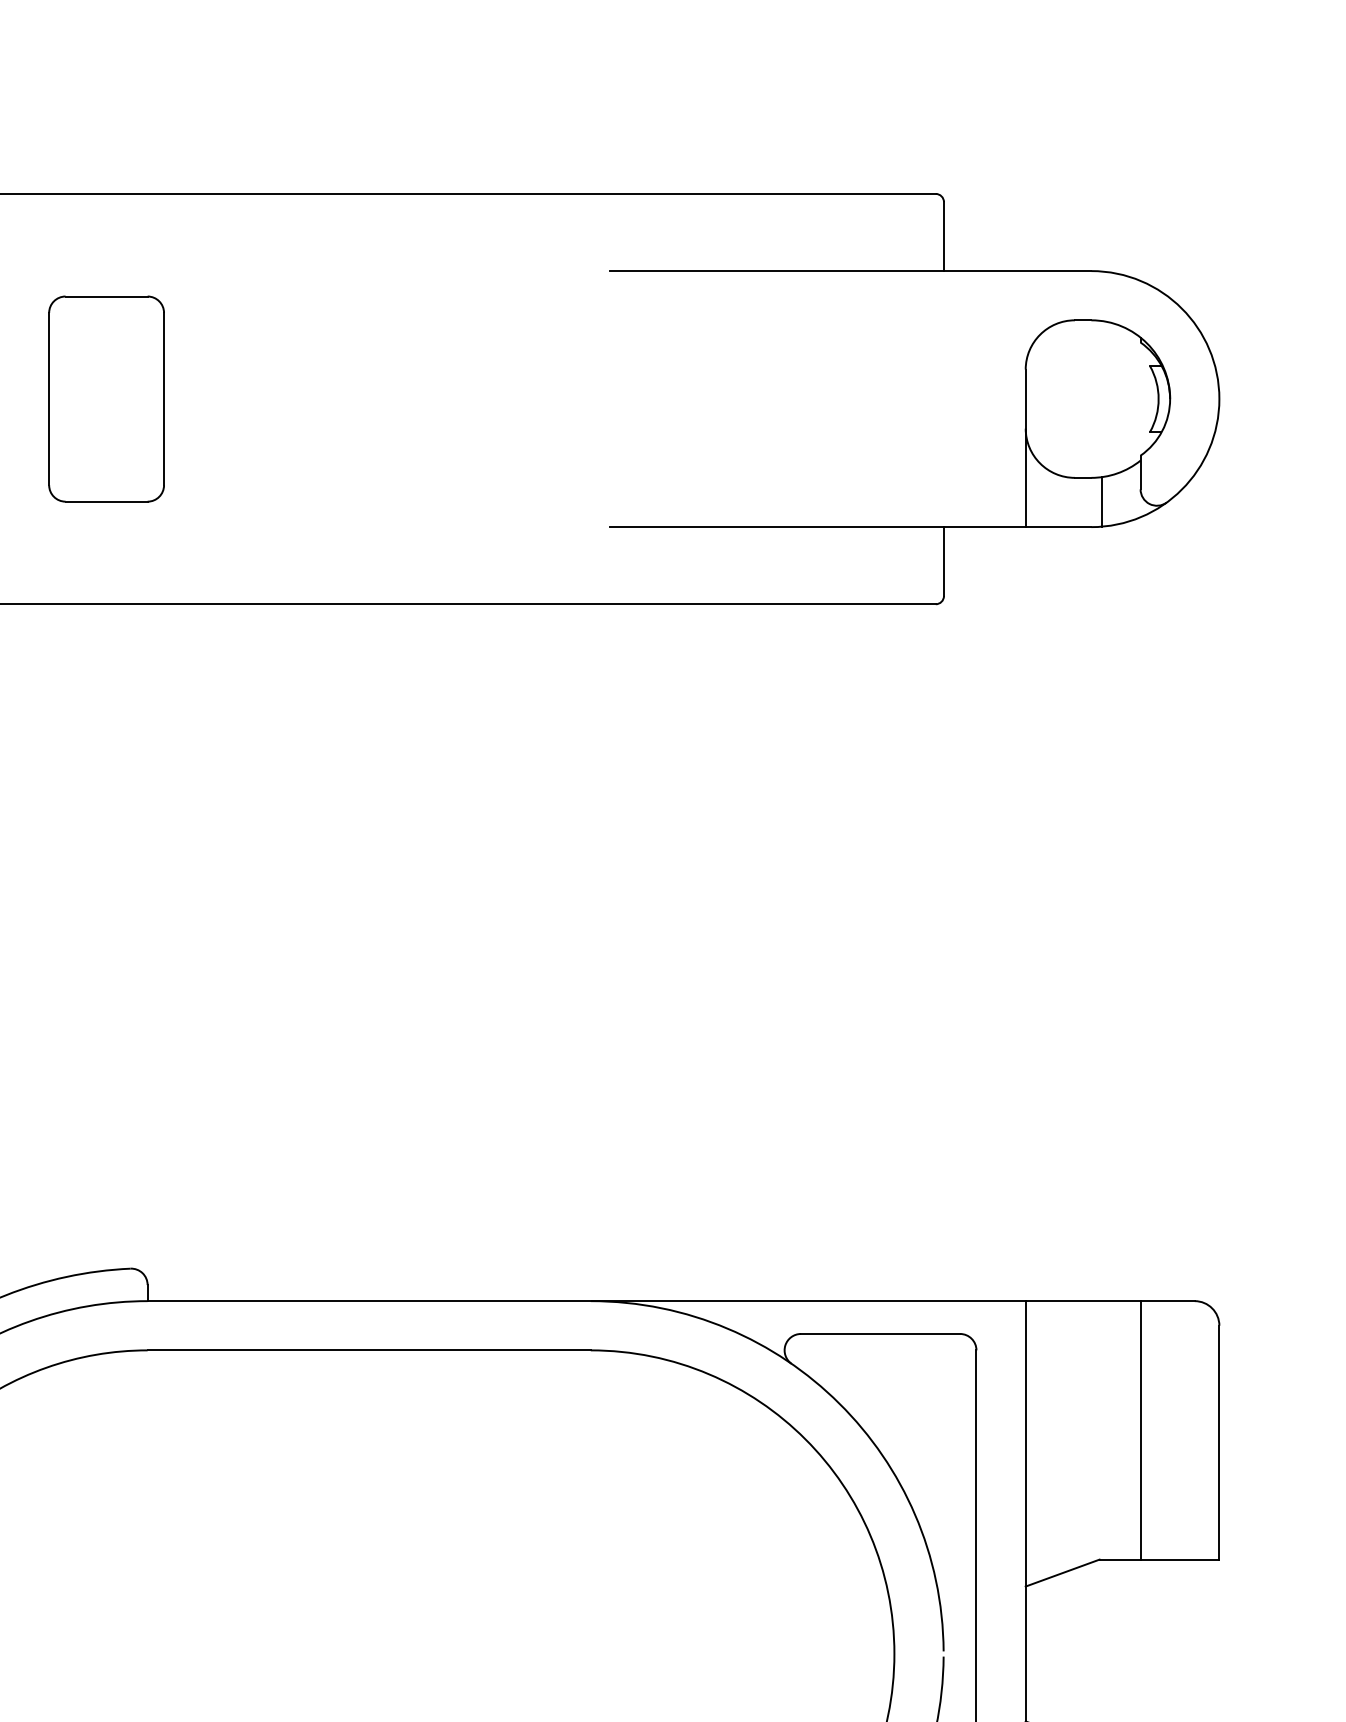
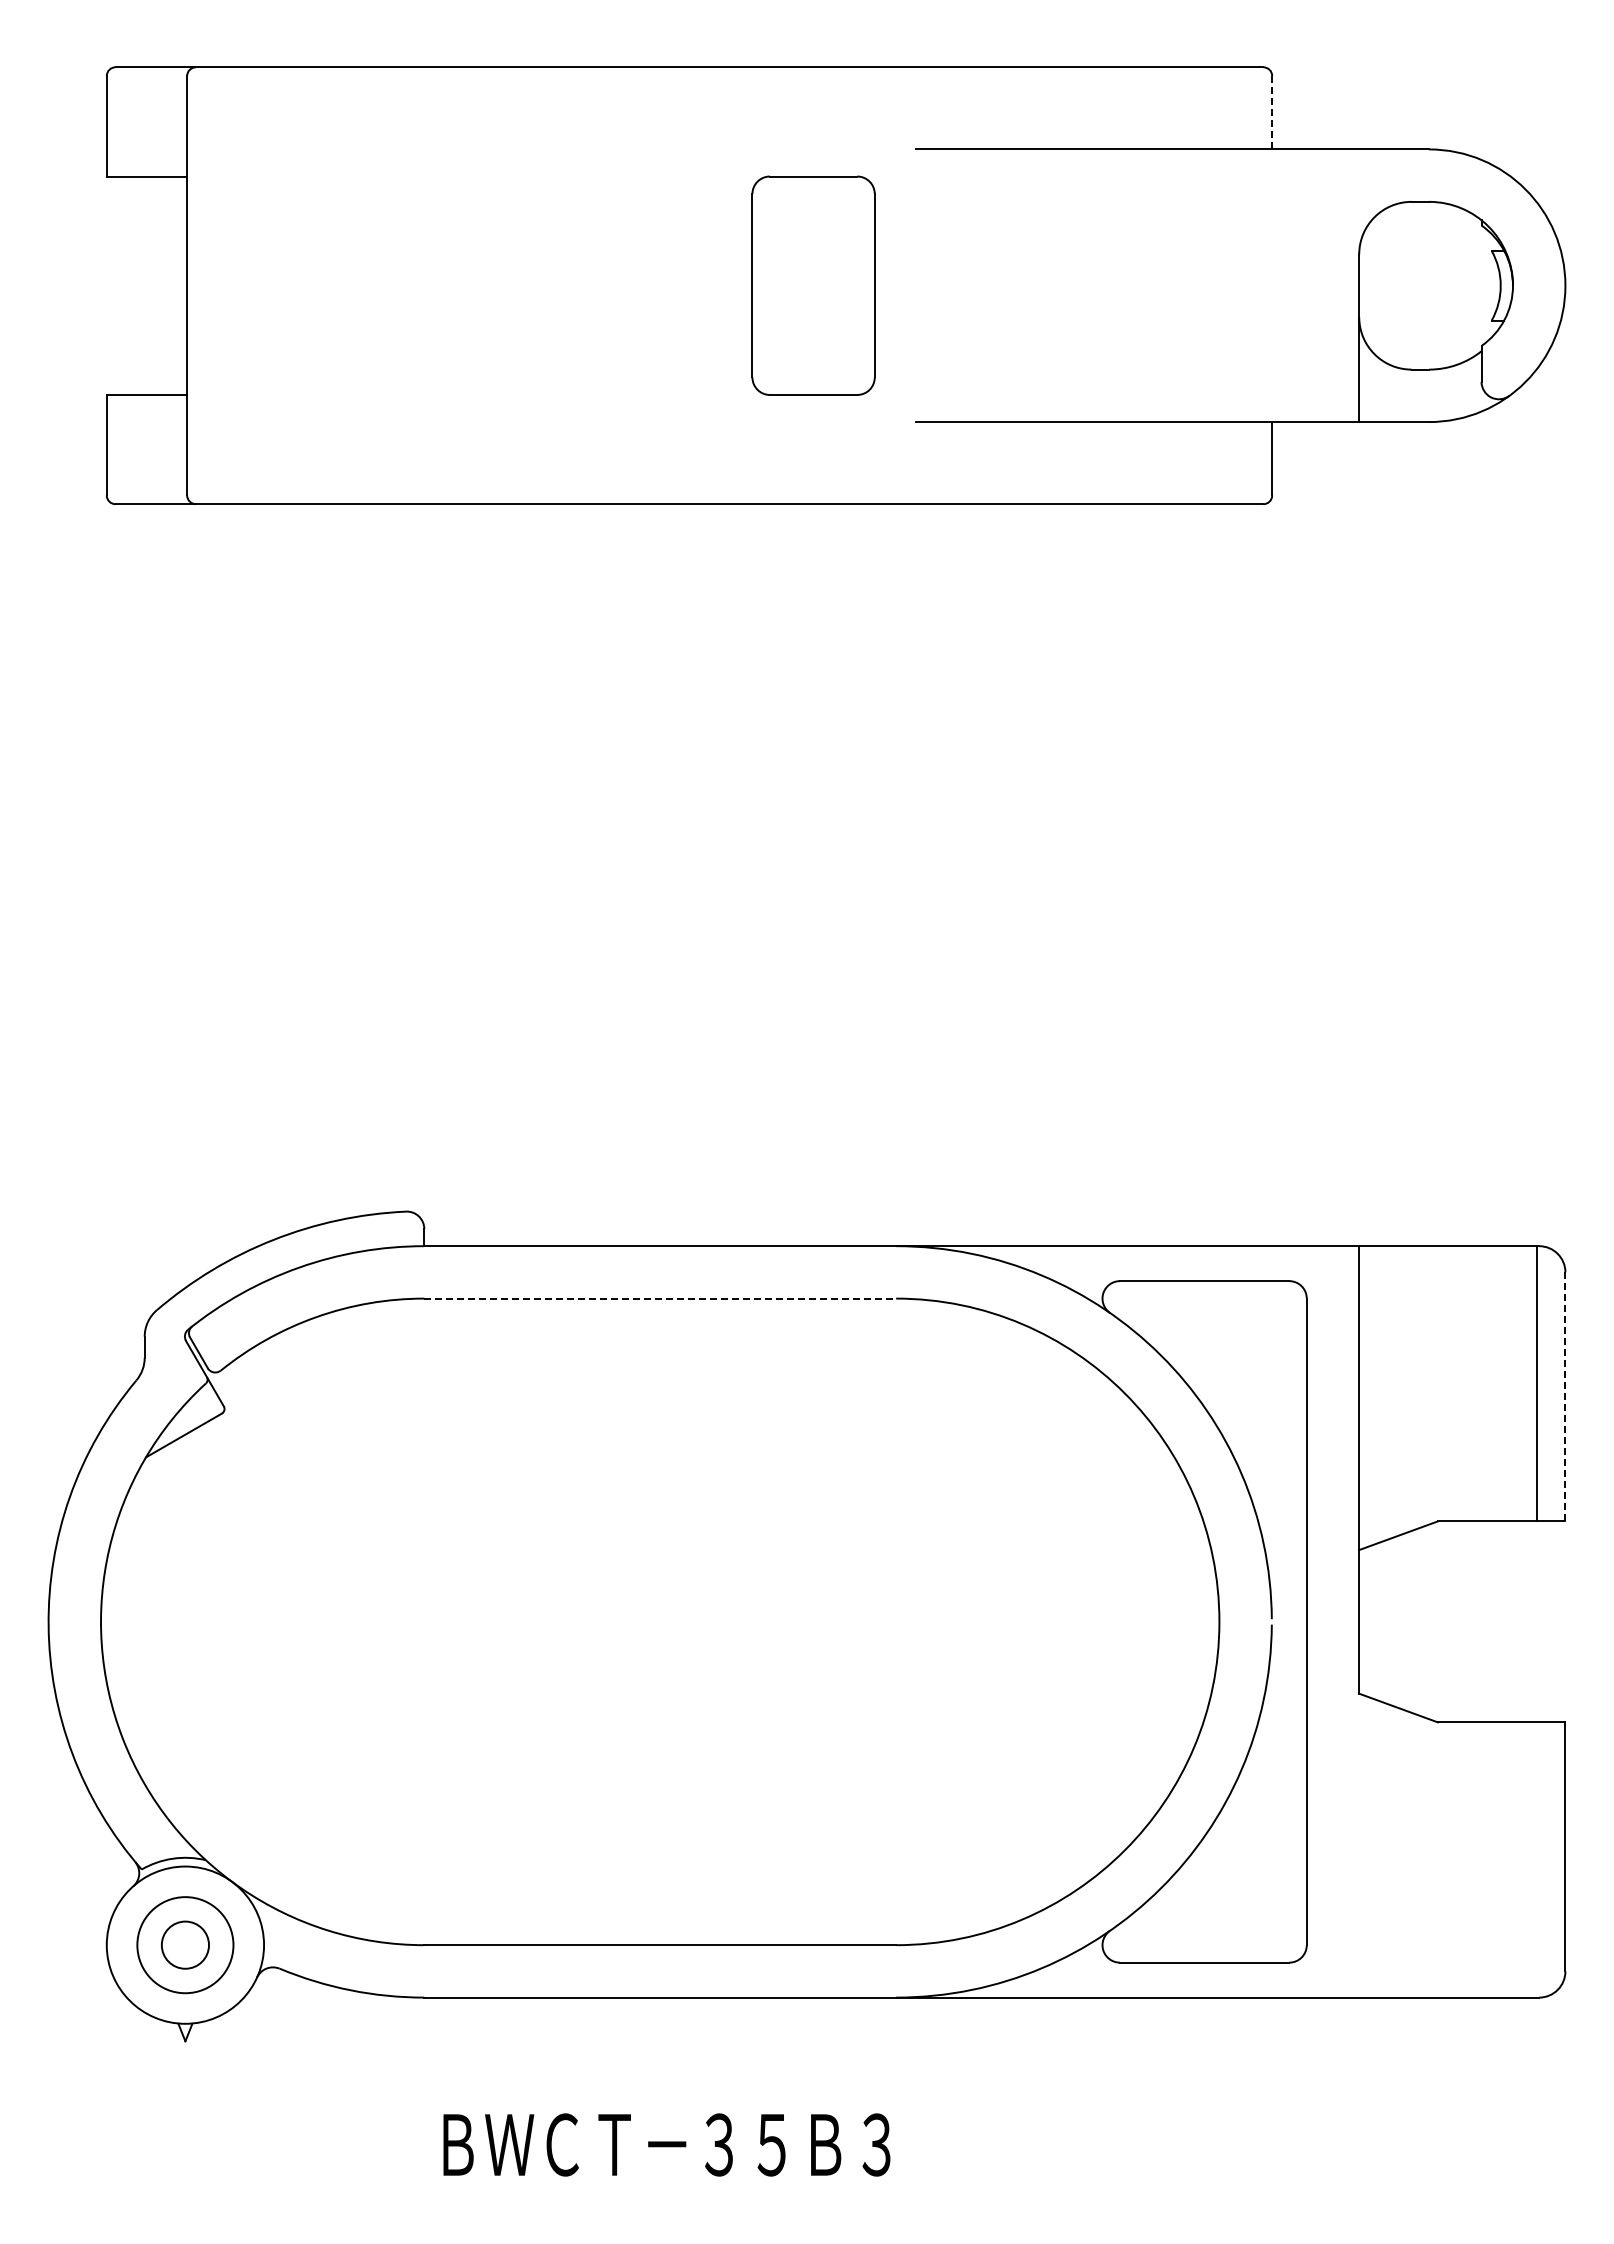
line: (944, 236) -> (1272, 112), solid -> dashed
part: (106, 398) -> (813, 285), moved
line: (1102, 501) -> (1440, 394), removed
line: (369, 1350) -> (660, 1298), solid -> dashed
line: (1140, 1430) -> (1536, 1383), moved
line: (1219, 1442) -> (1565, 1396), solid -> dashed

